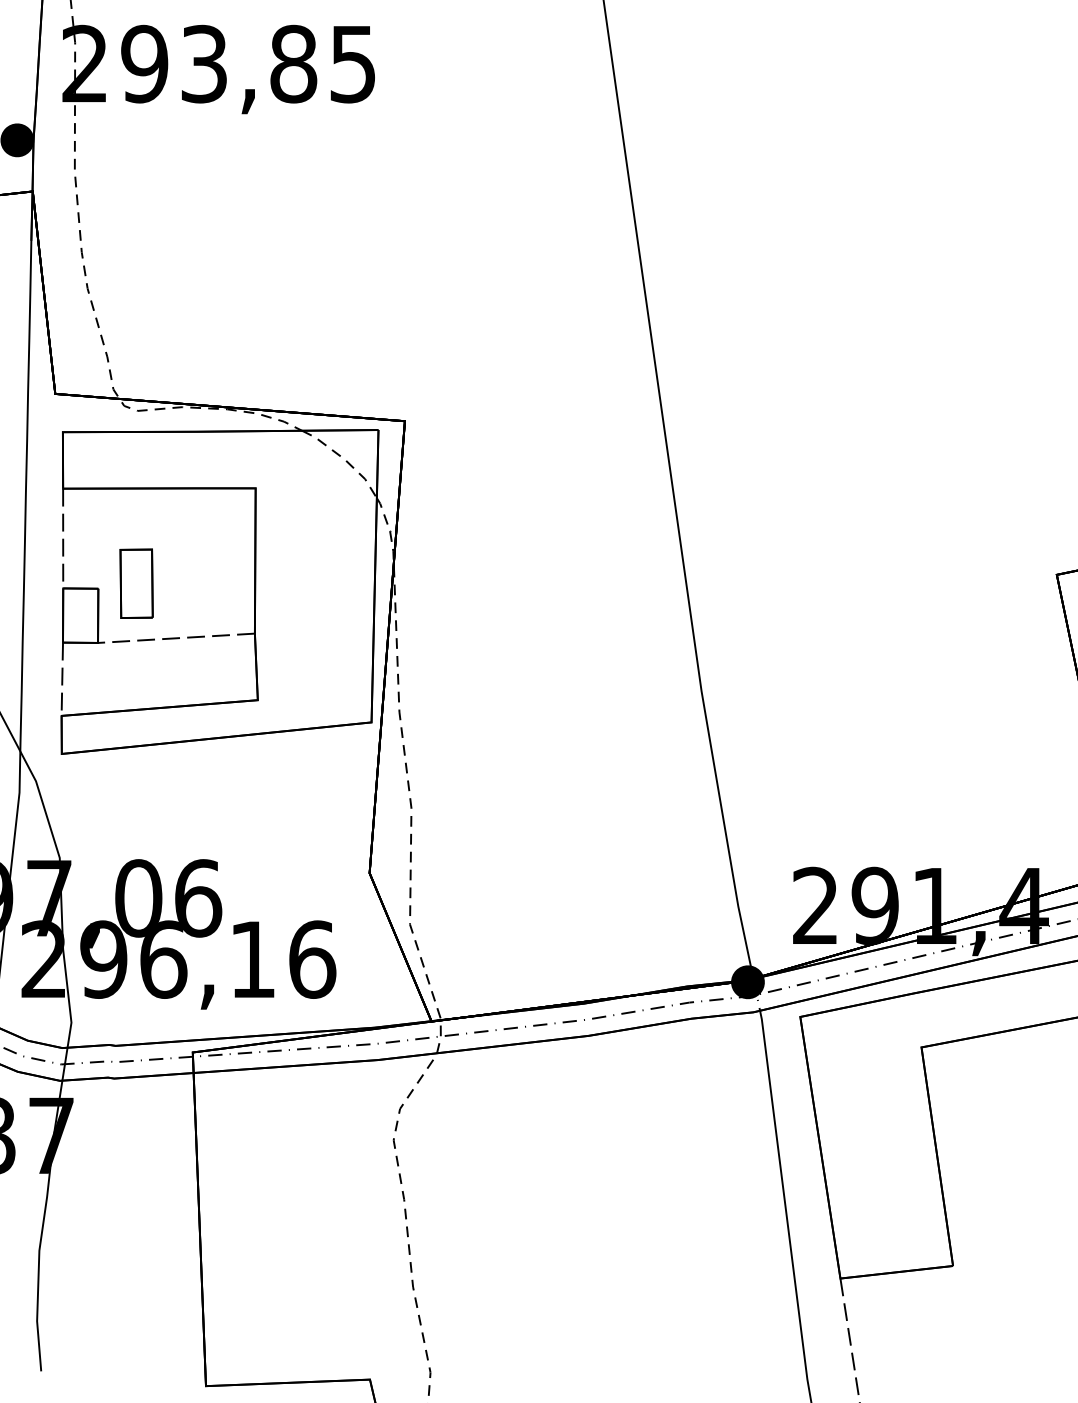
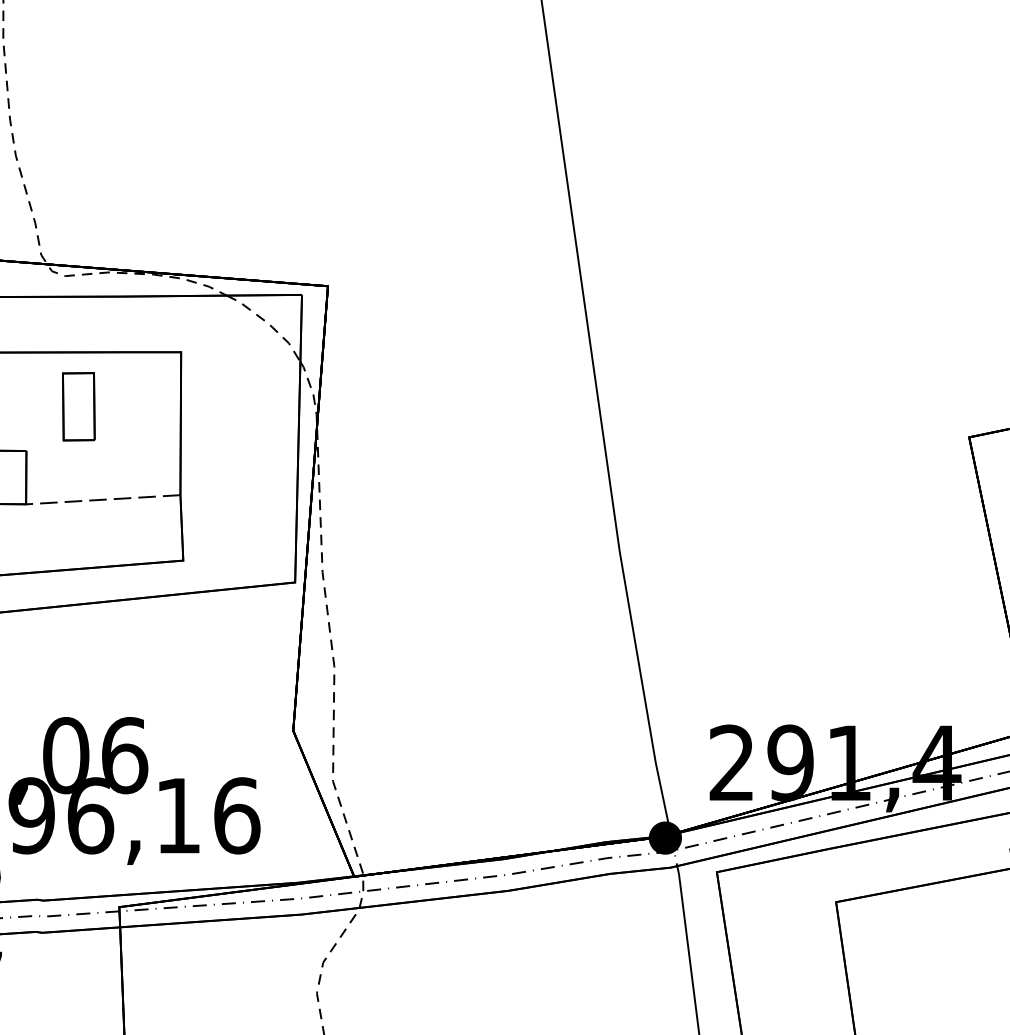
part: (136, 583) -> (78, 406), moved

